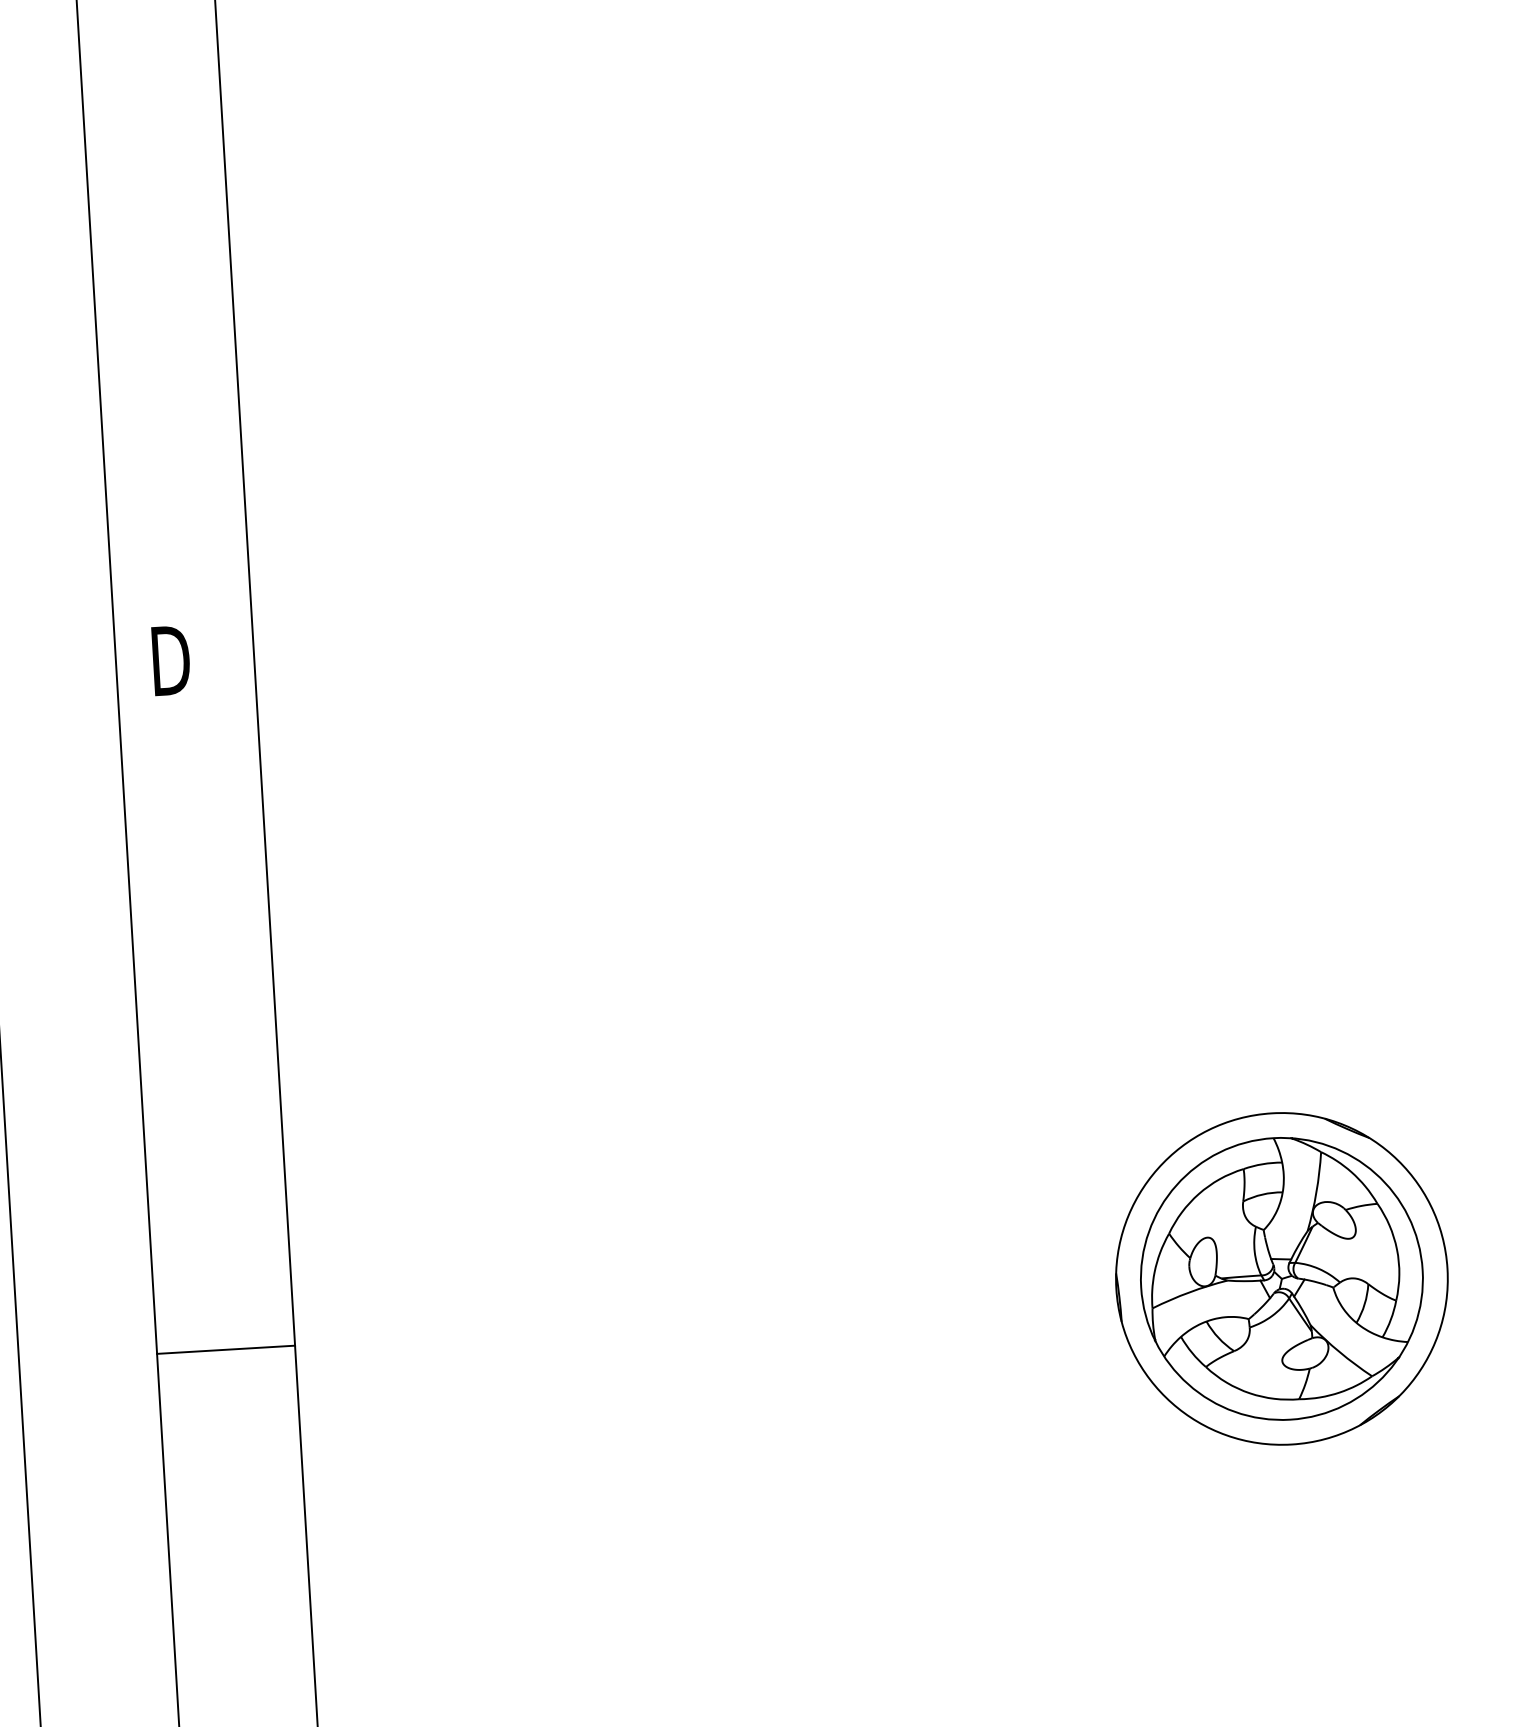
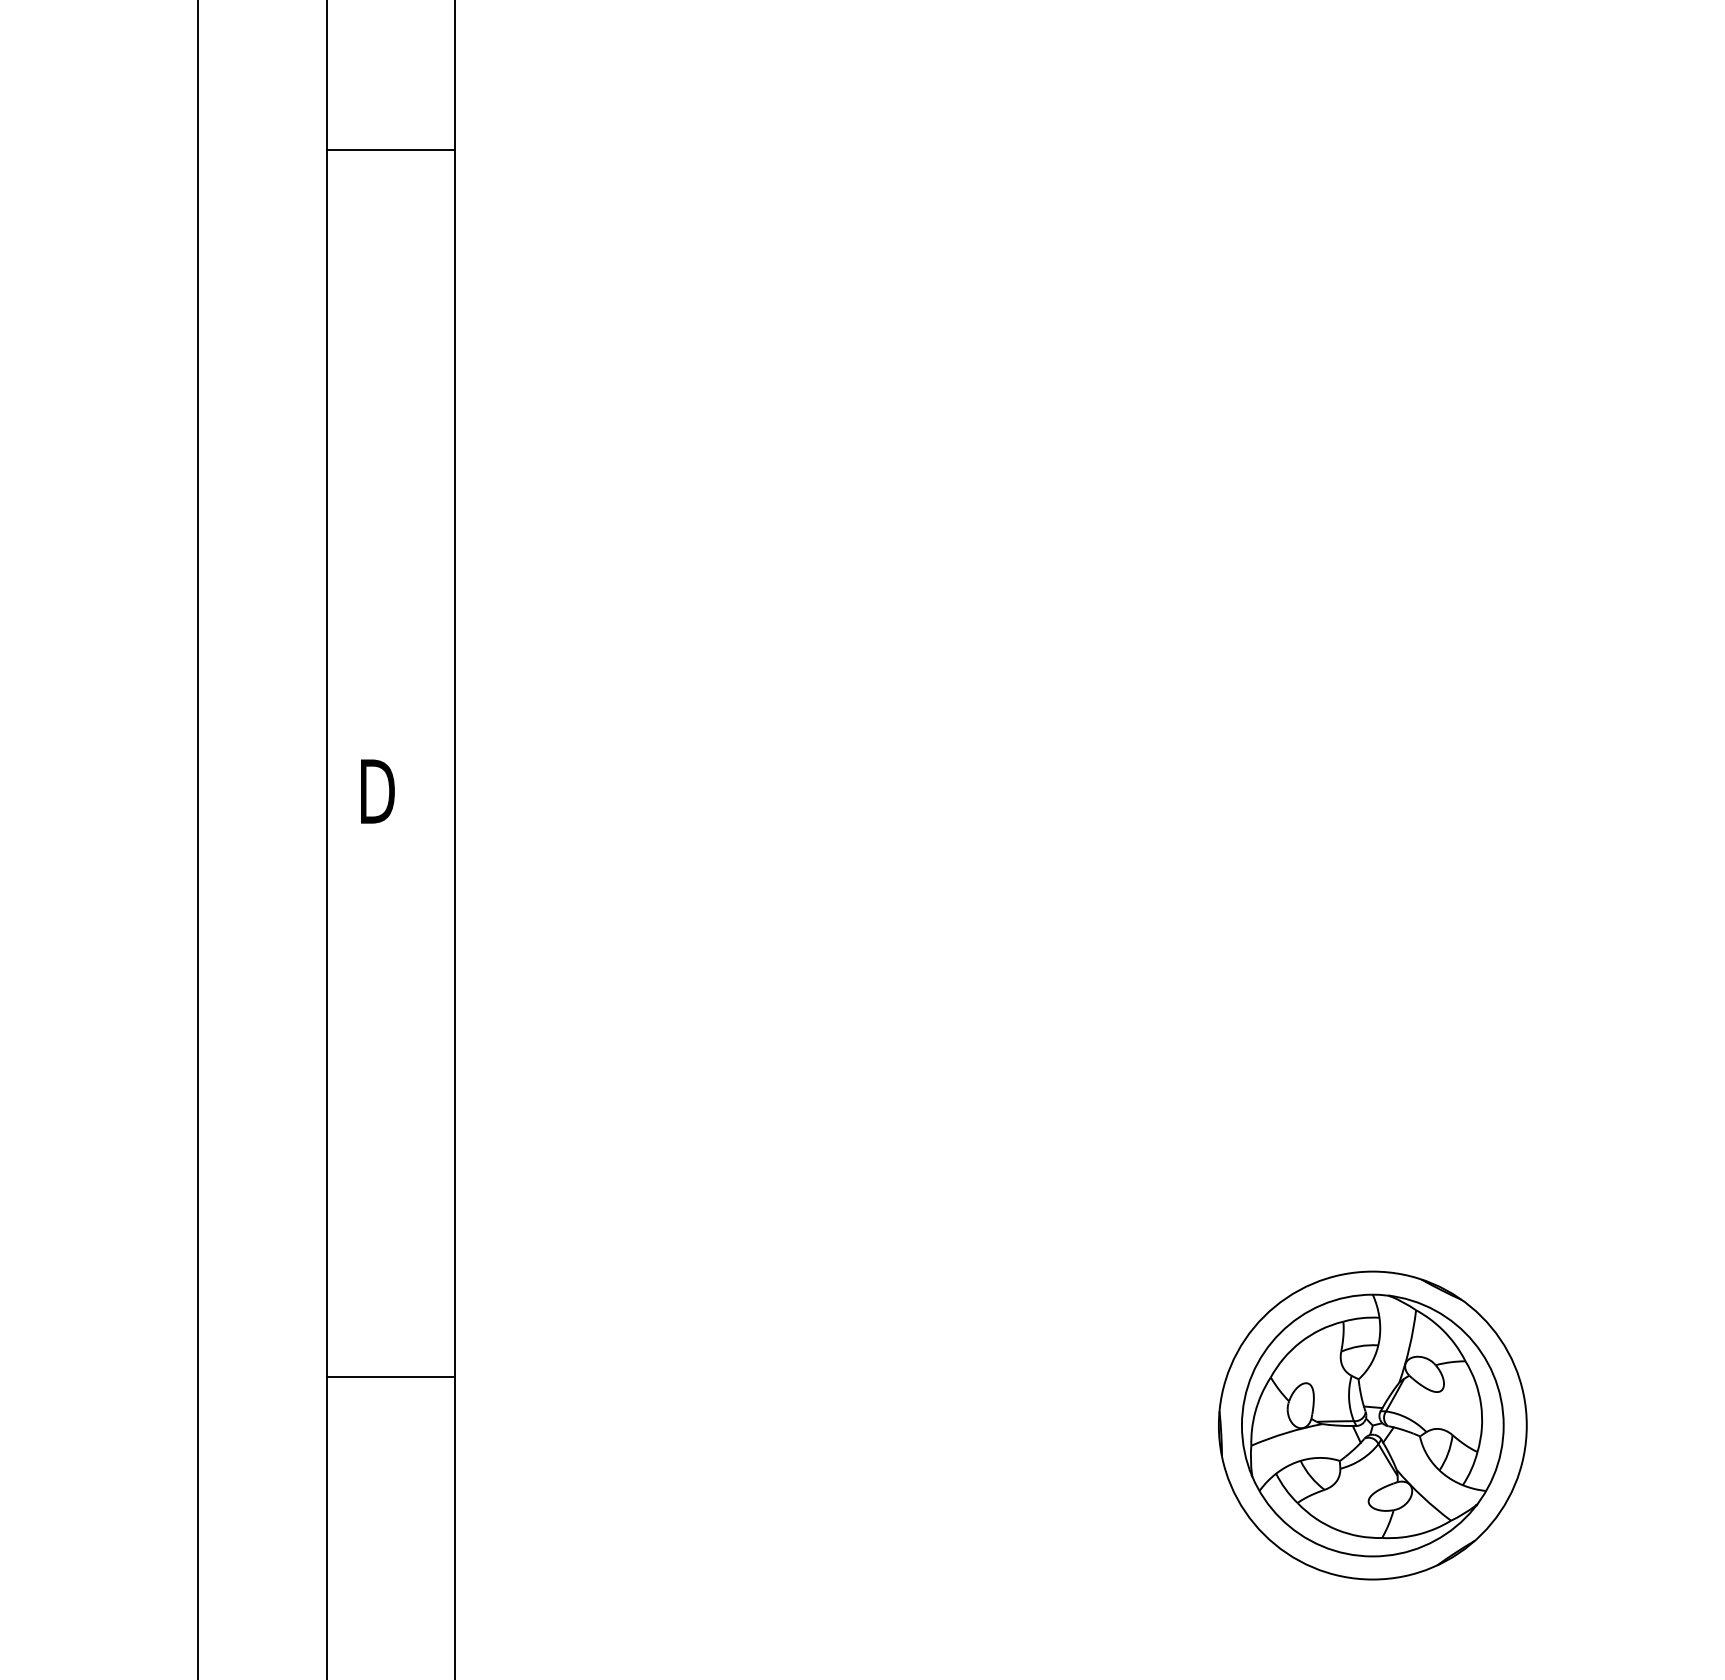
line: (225, 1350) -> (390, 1377), moved

